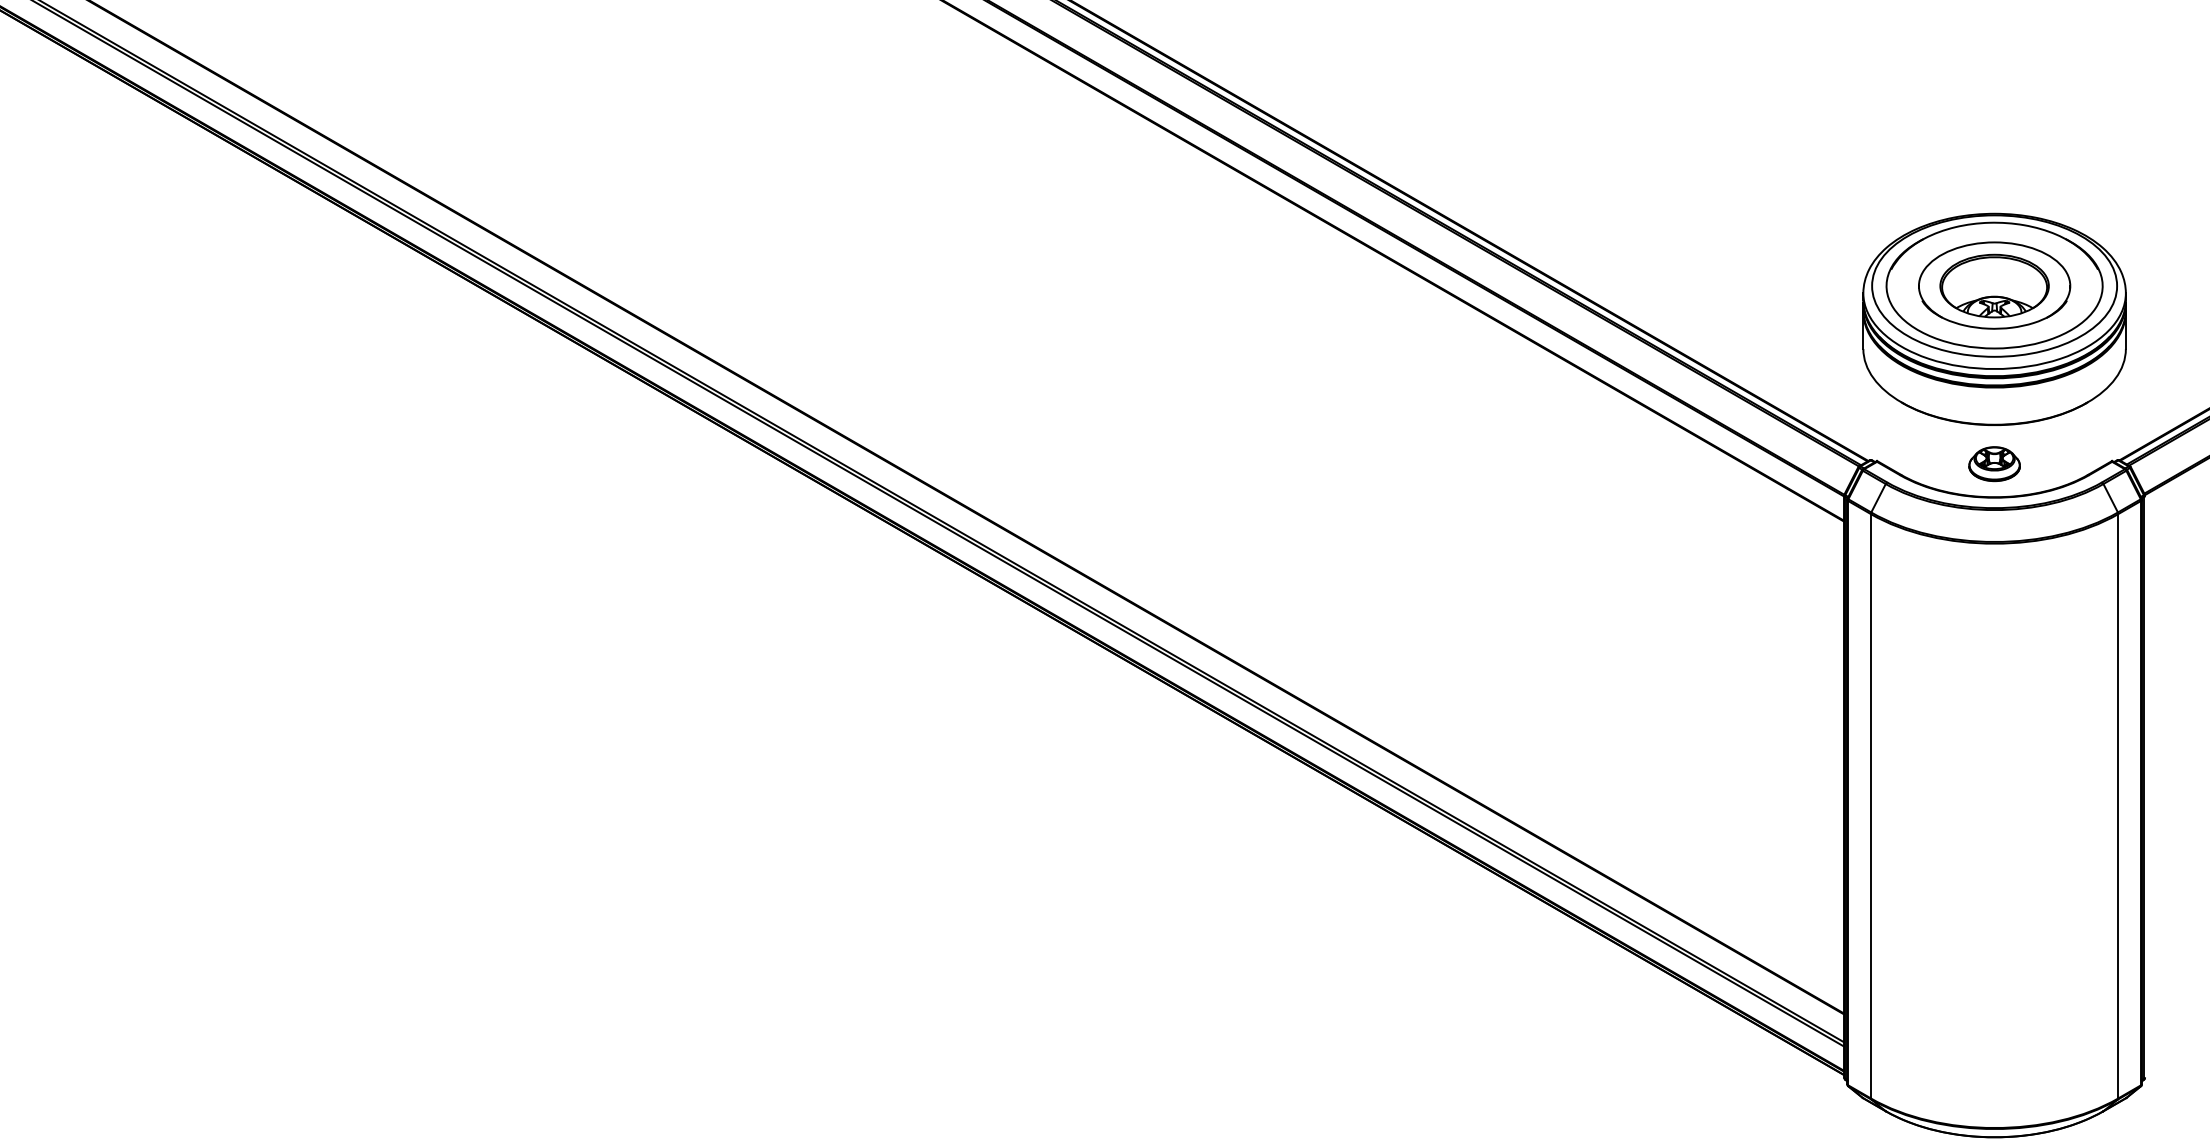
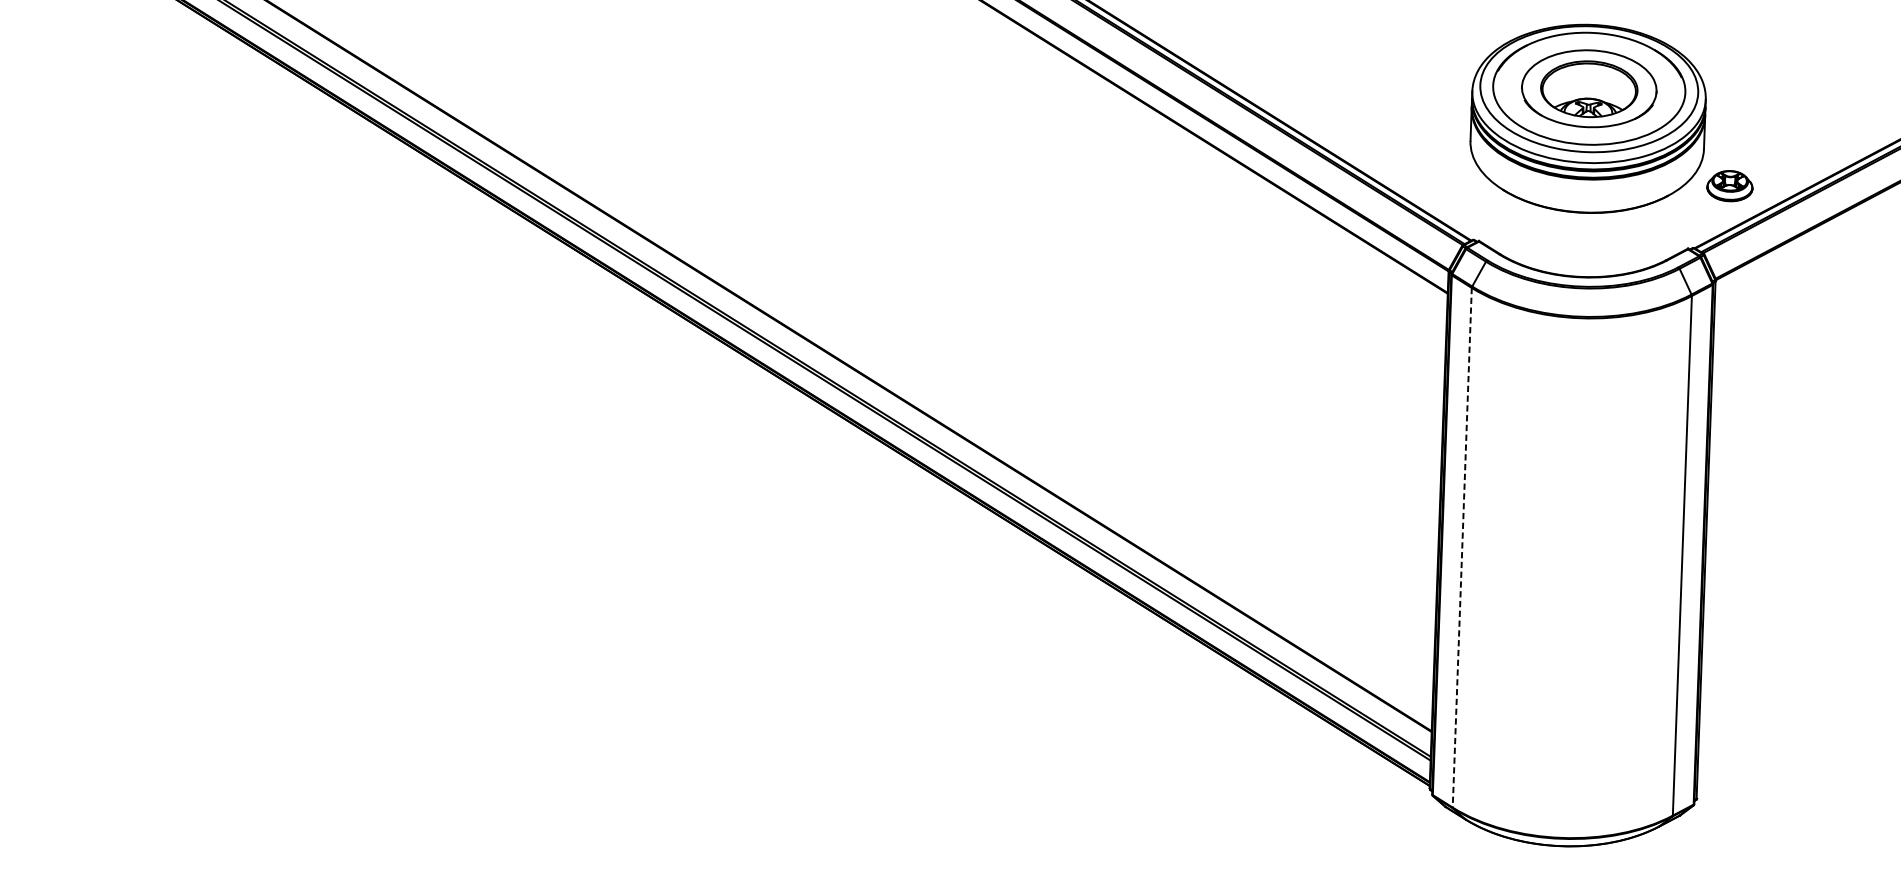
part: (1994, 464) -> (1729, 186), moved
line: (1870, 806) -> (1461, 547), solid -> dashed

